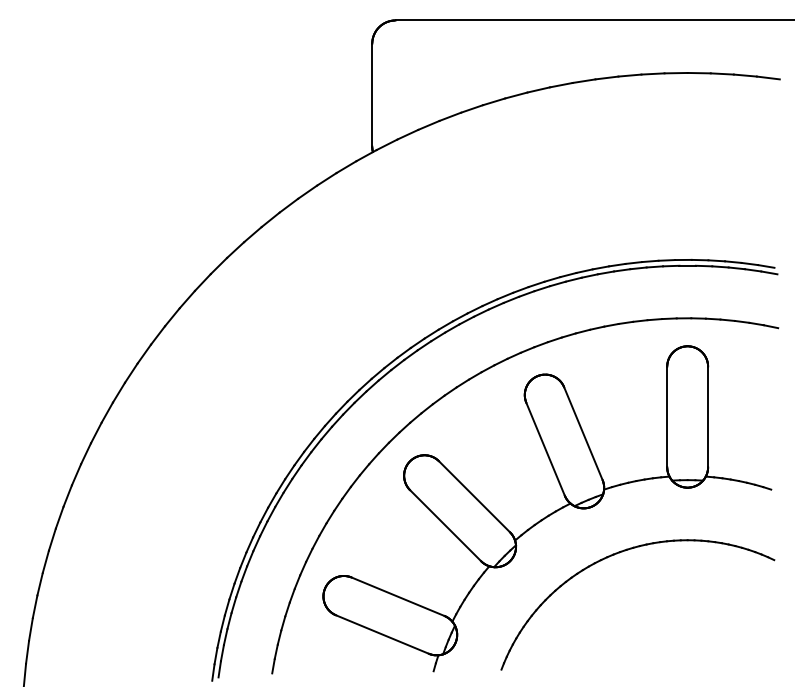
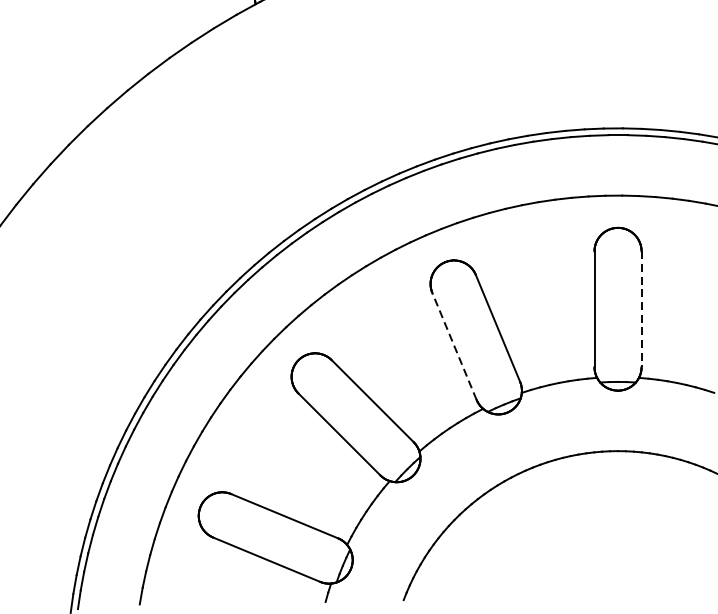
line: (708, 417) -> (642, 309), solid -> dashed
line: (545, 448) -> (454, 345), solid -> dashed

